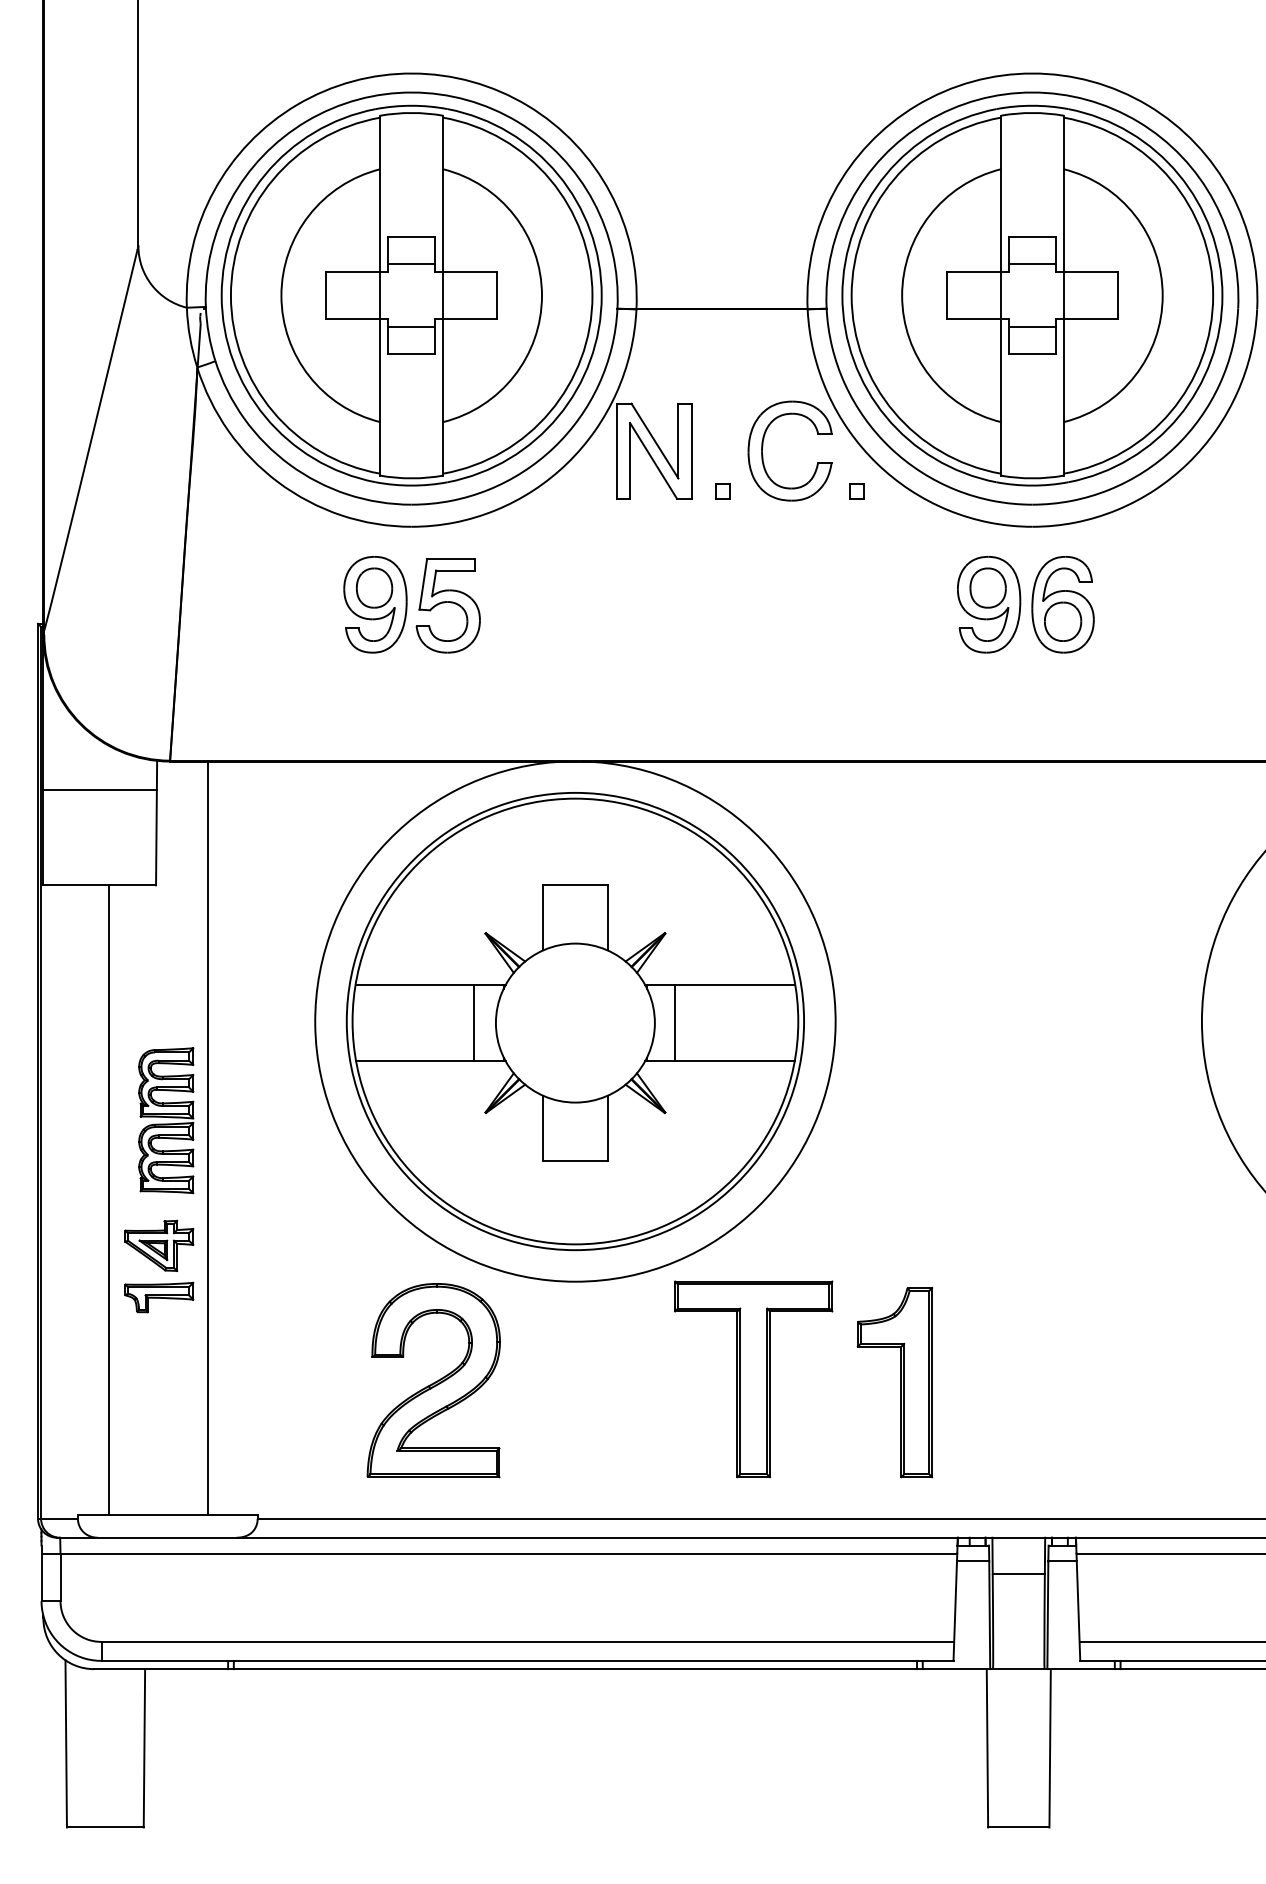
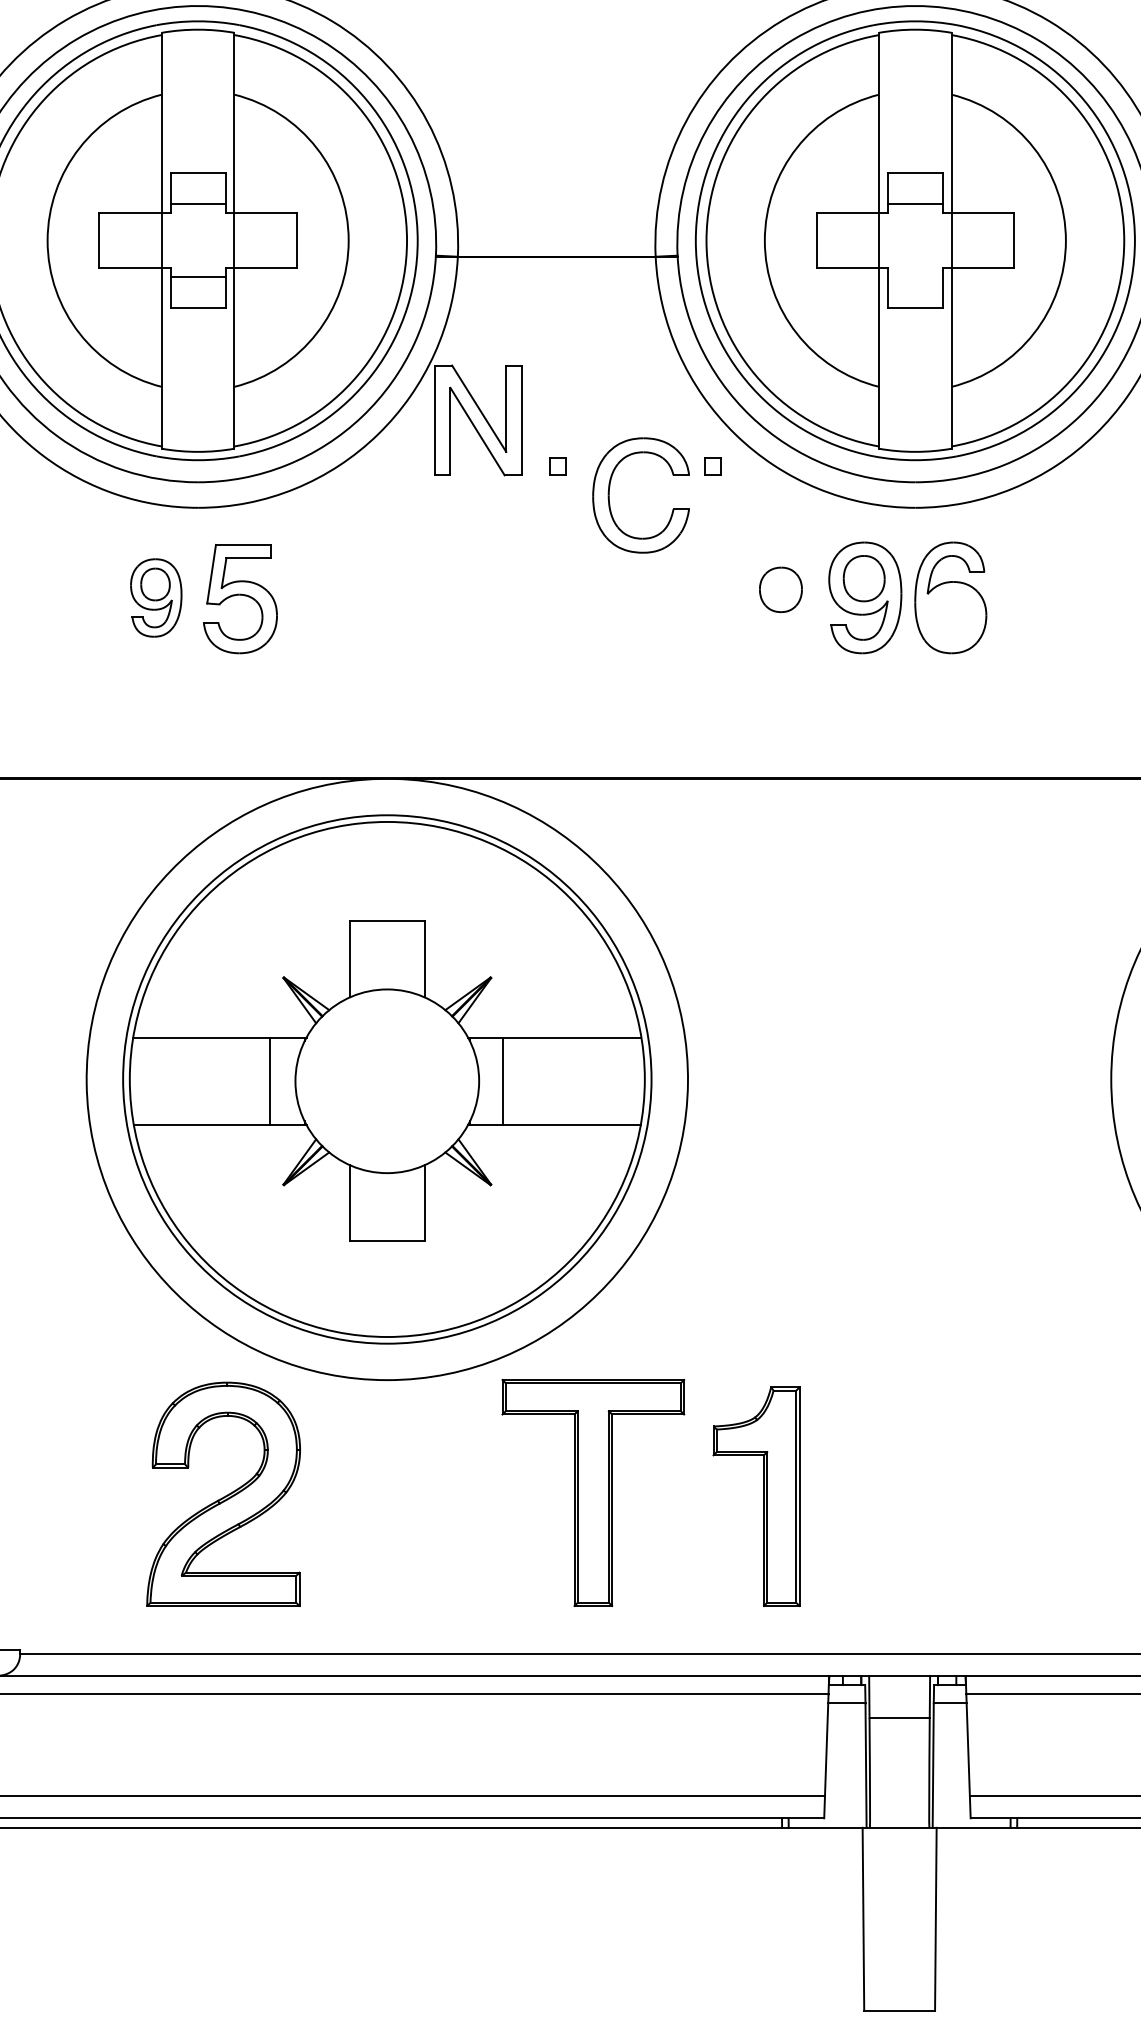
line: (1032, 327) -> (915, 277), removed
part: (763, 446) -> (610, 490), moved
part: (375, 604) -> (156, 597), size x0.7
part: (1063, 621) -> (781, 589), moved

